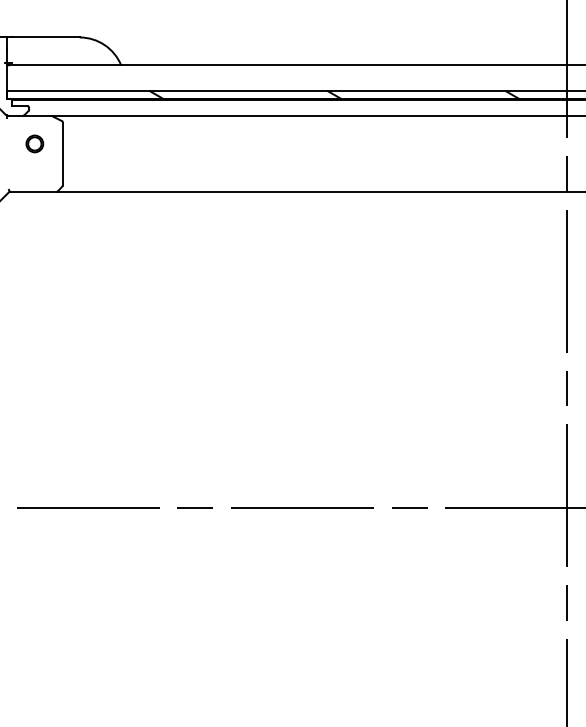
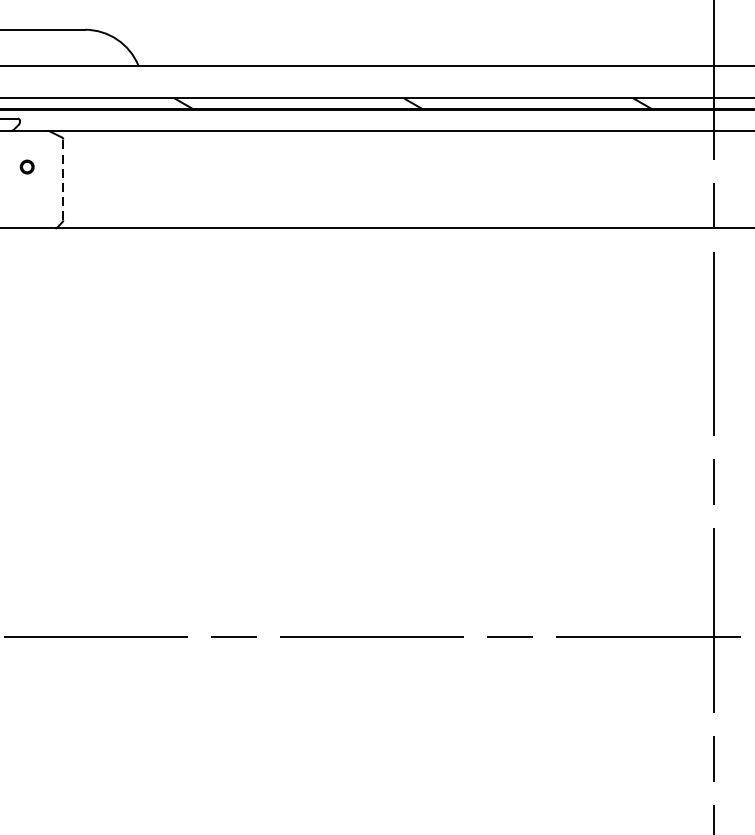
part: (34, 143) -> (26, 166), size x0.6
line: (62, 153) -> (62, 179), solid -> dashed

